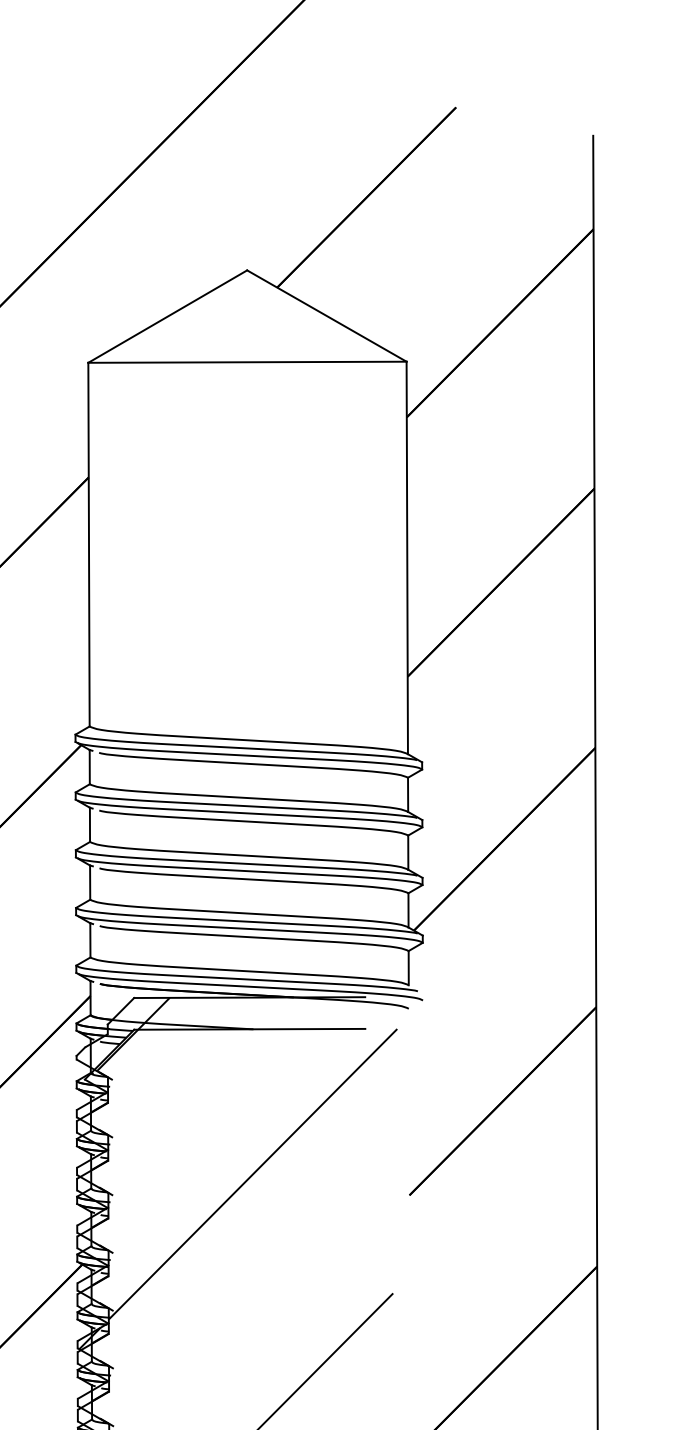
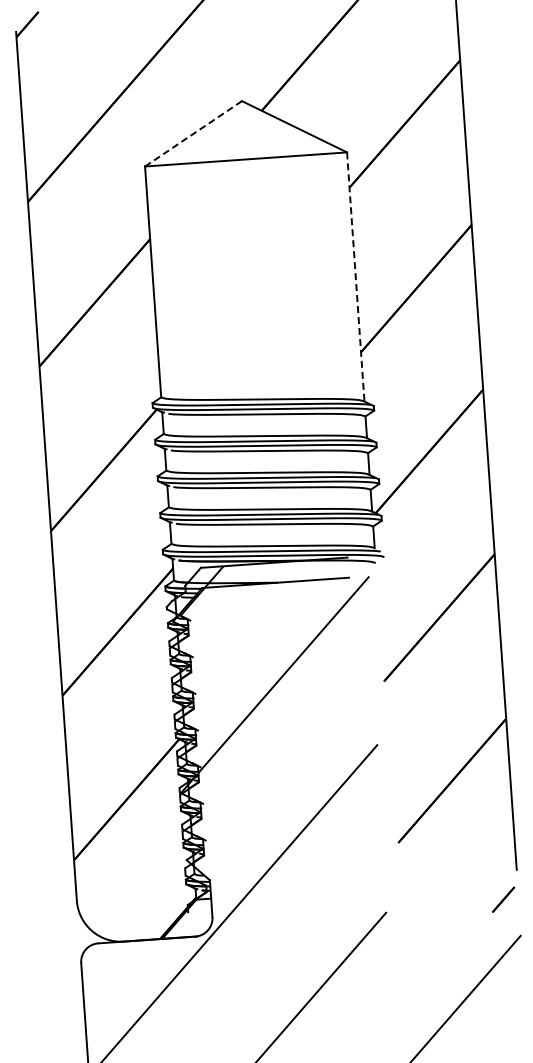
line: (167, 317) -> (193, 134), solid -> dashed
line: (406, 557) -> (355, 276), solid -> dashed

